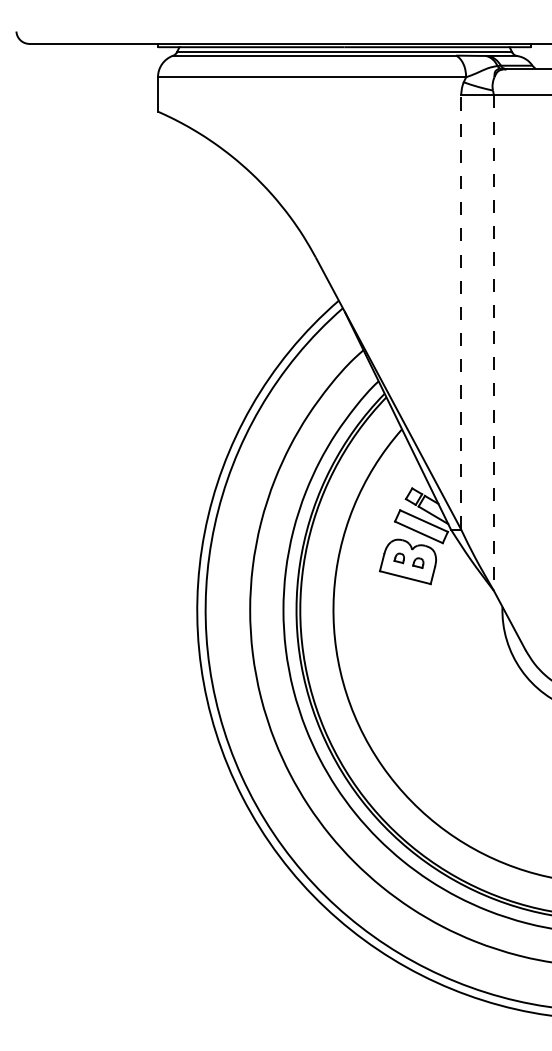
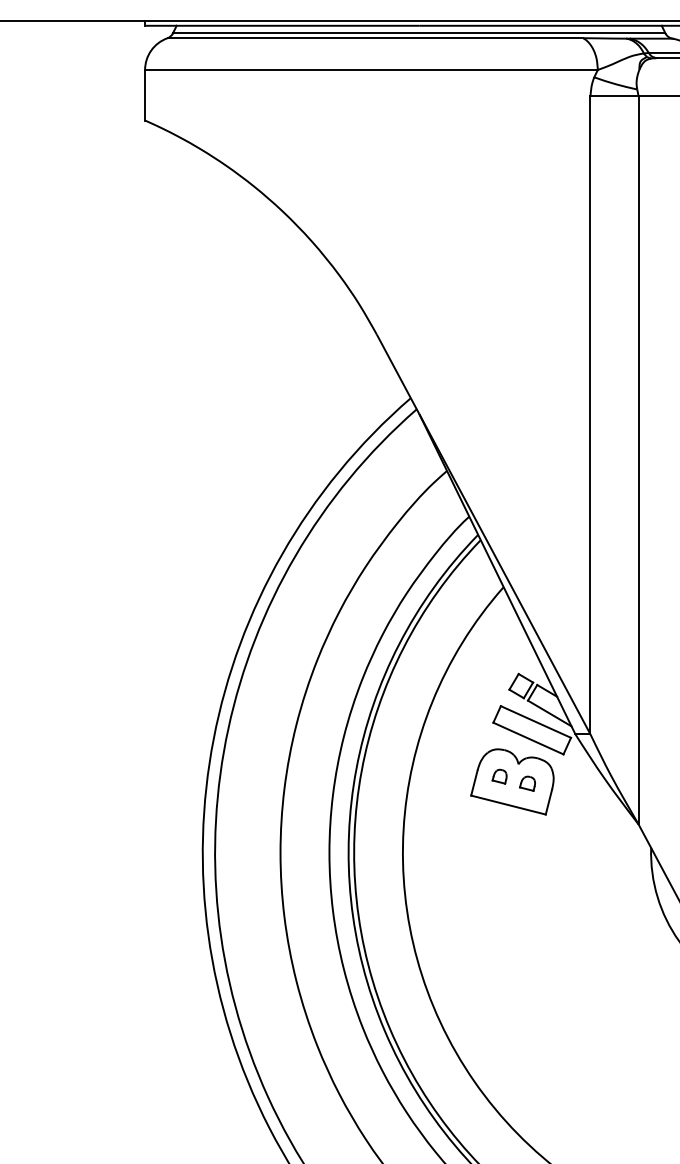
line: (461, 311) -> (590, 414), dashed -> solid
line: (493, 343) -> (637, 461), dashed -> solid

